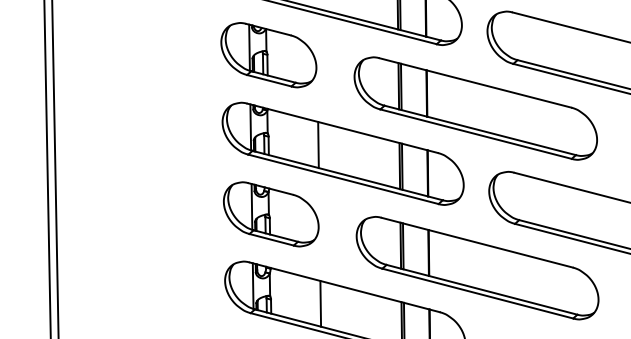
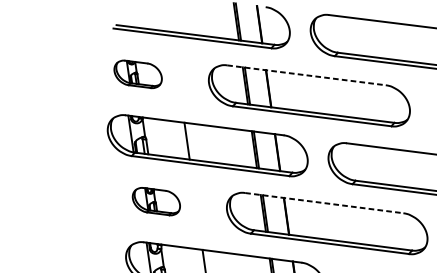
part: (268, 55) -> (137, 74), size x0.6
line: (475, 82) -> (306, 74), solid -> dashed
part: (271, 214) -> (156, 201), size x0.6
line: (477, 242) -> (324, 202), solid -> dashed

